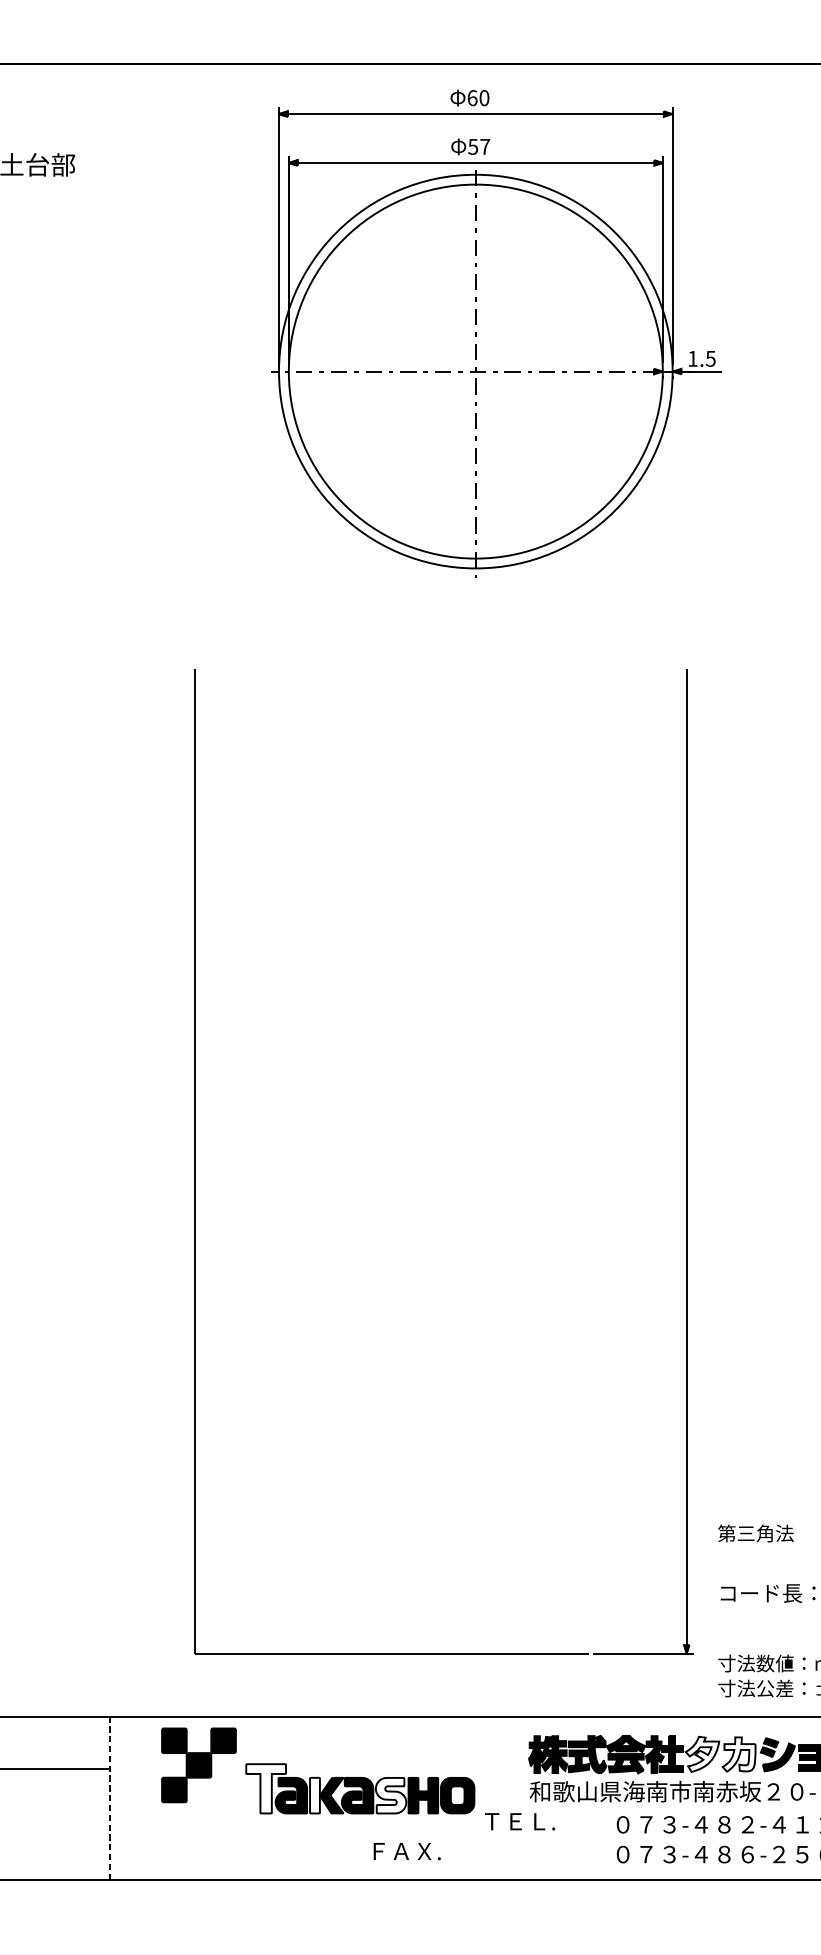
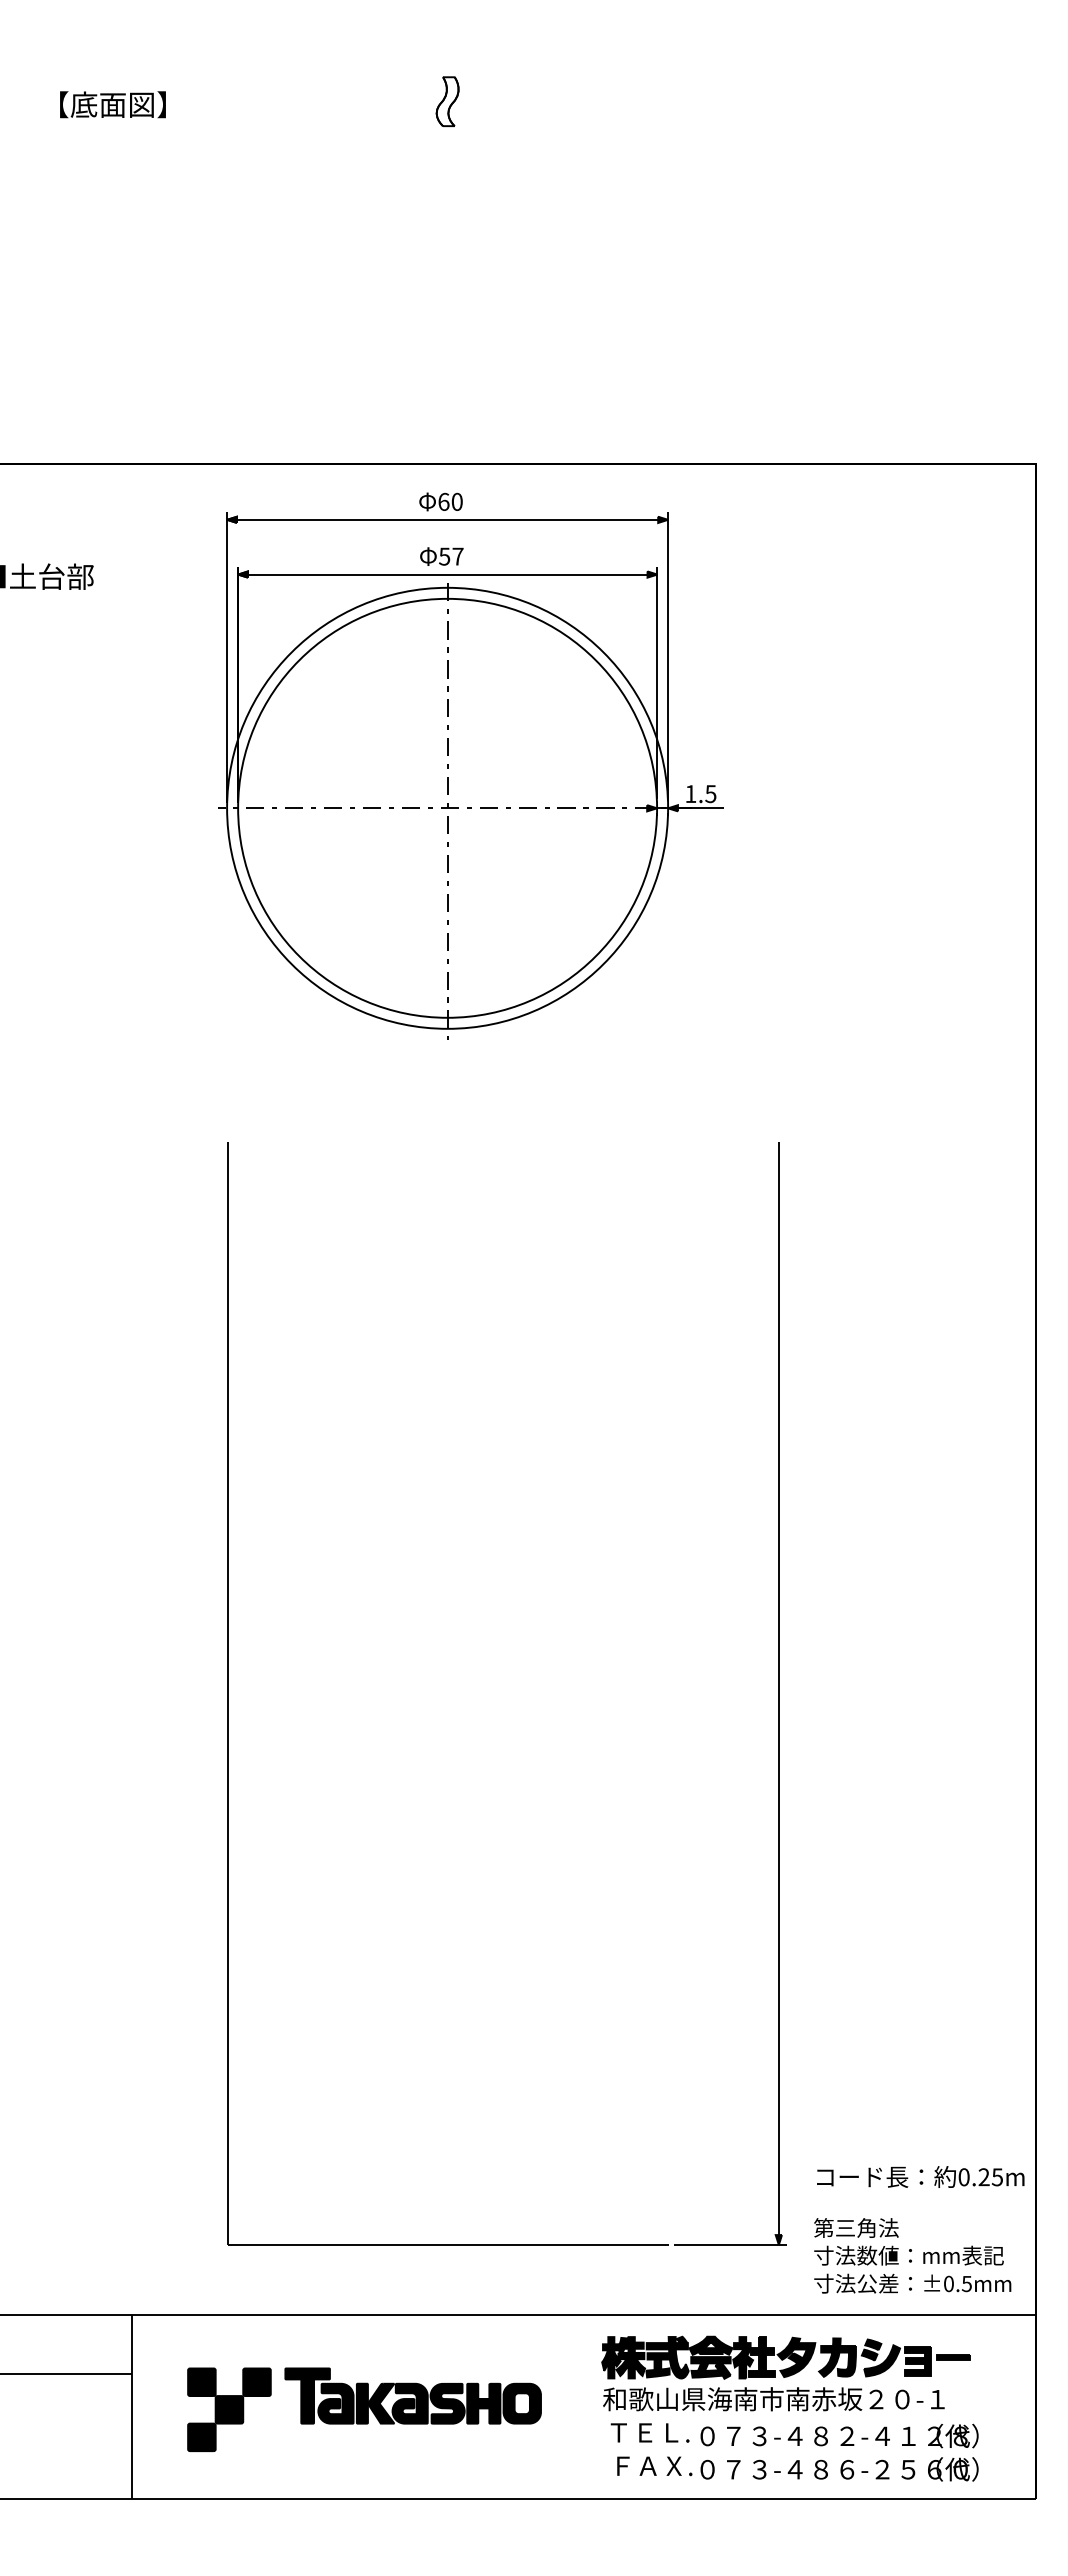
part: (496, 333) -> (470, 765), moved
text: (756, 1533) -> (856, 2227), moved
fill: (702, 1754) -> (796, 2357), added
fill: (739, 1754) -> (837, 2357), added
part: (199, 1765) -> (229, 2409), moved
fill: (265, 1788) -> (307, 2395), added
fill: (314, 1795) -> (361, 2403), added
fill: (390, 1795) -> (447, 2403), added
line: (109, 1798) -> (132, 2406), dashed -> solid
text: (519, 1821) -> (649, 2432), moved
text: (407, 1851) -> (654, 2466), moved

